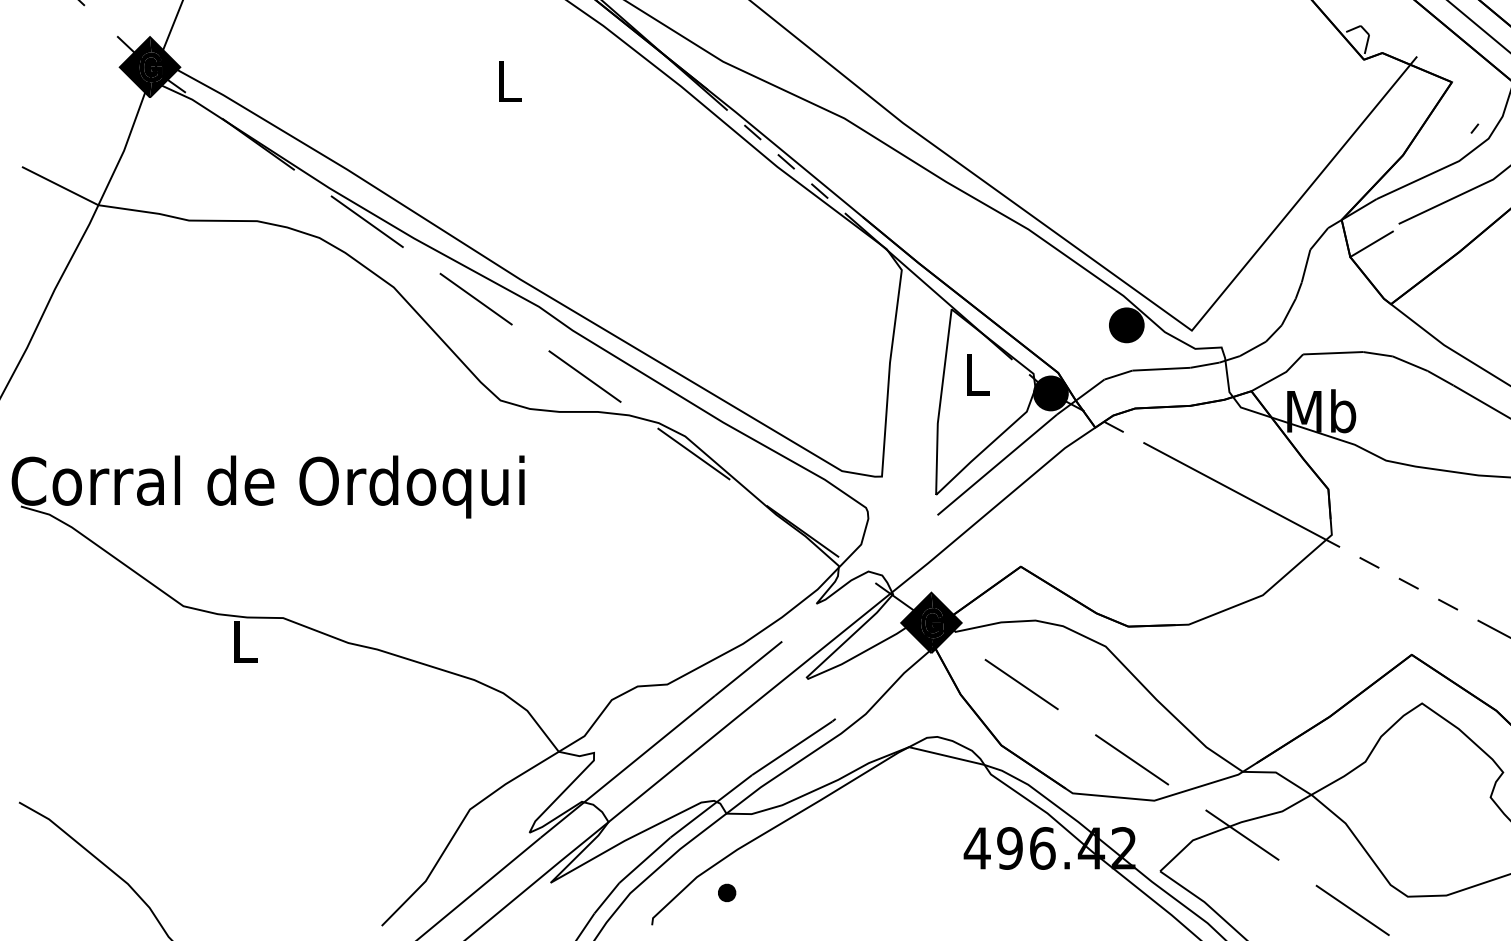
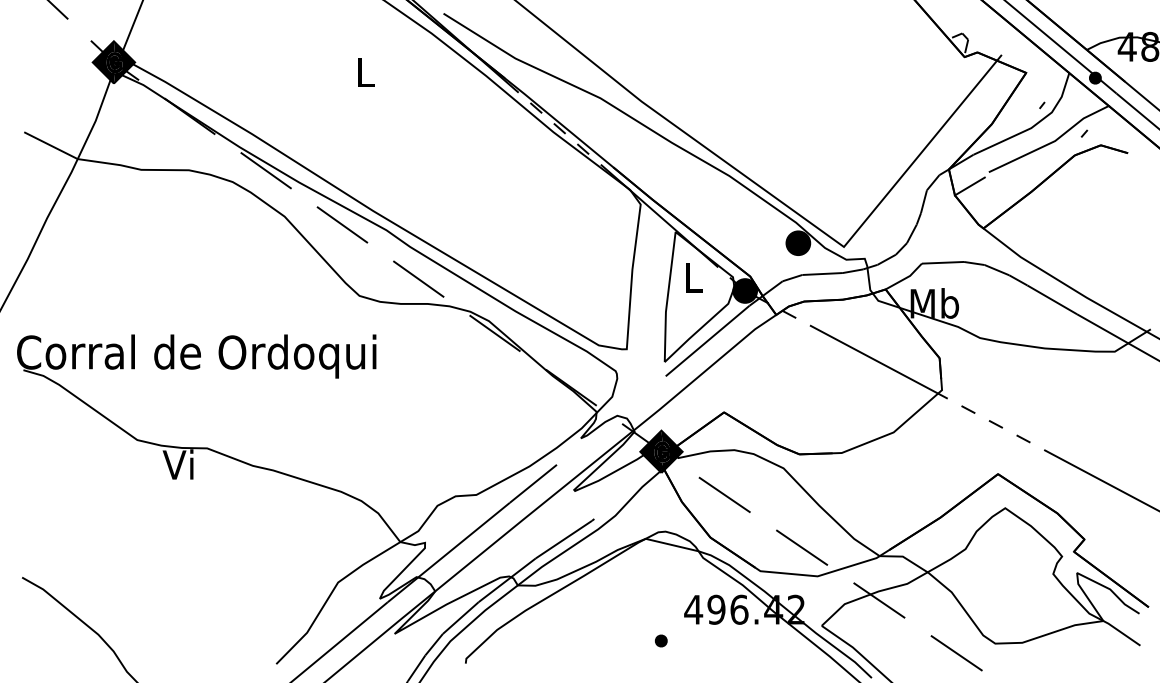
text: (240, 641) -> (177, 464), L -> Vi
part: (727, 892) -> (661, 640), moved

